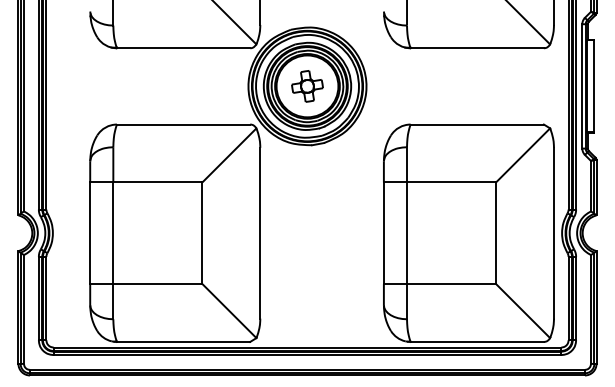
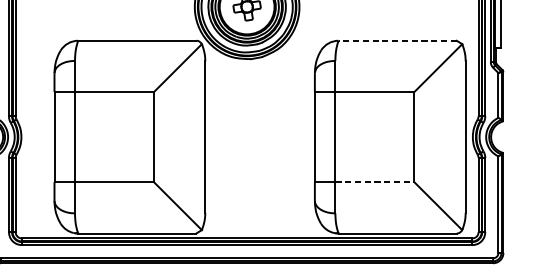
line: (477, 124) -> (397, 40), solid -> dashed
line: (451, 284) -> (374, 182), solid -> dashed

